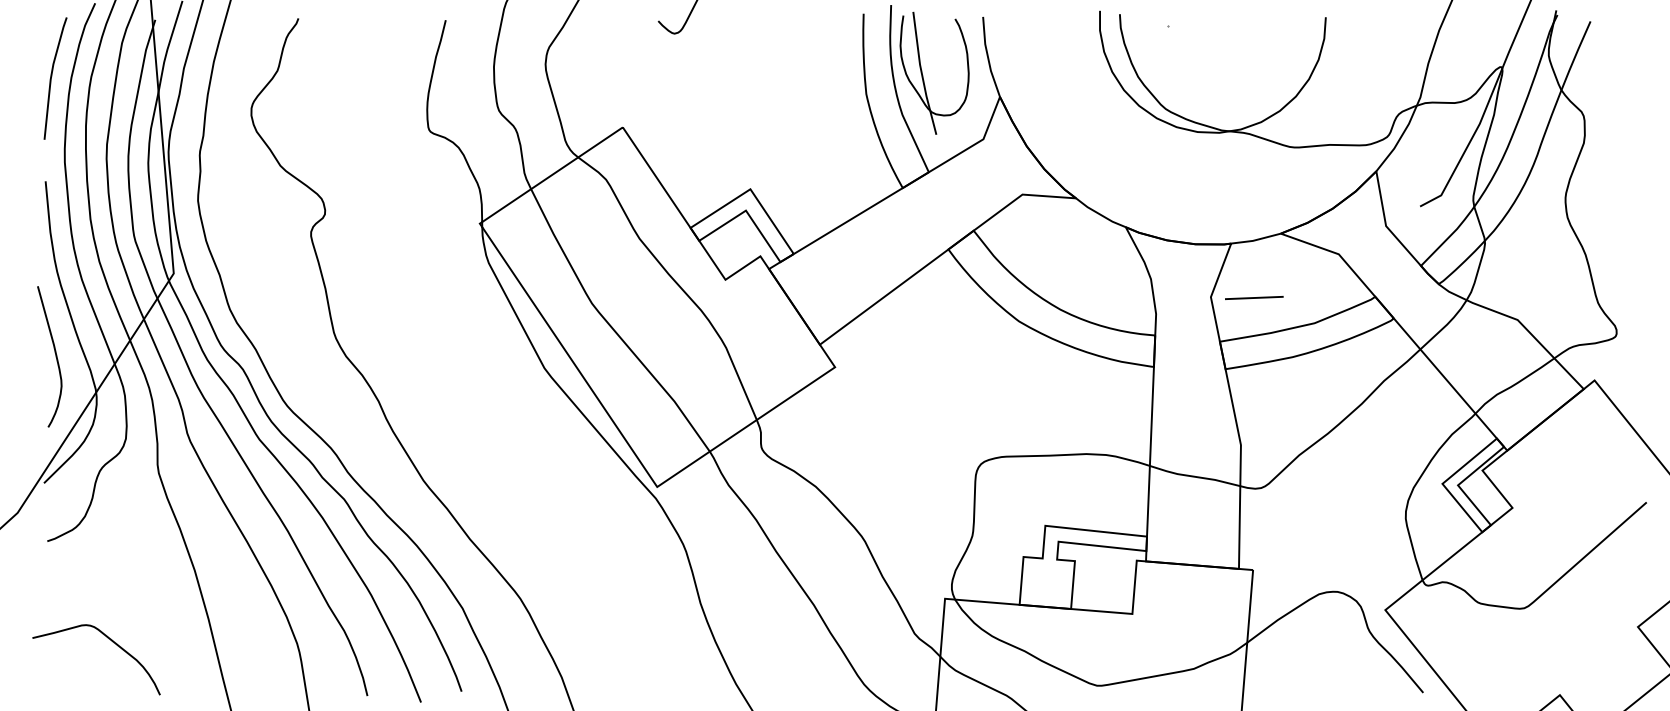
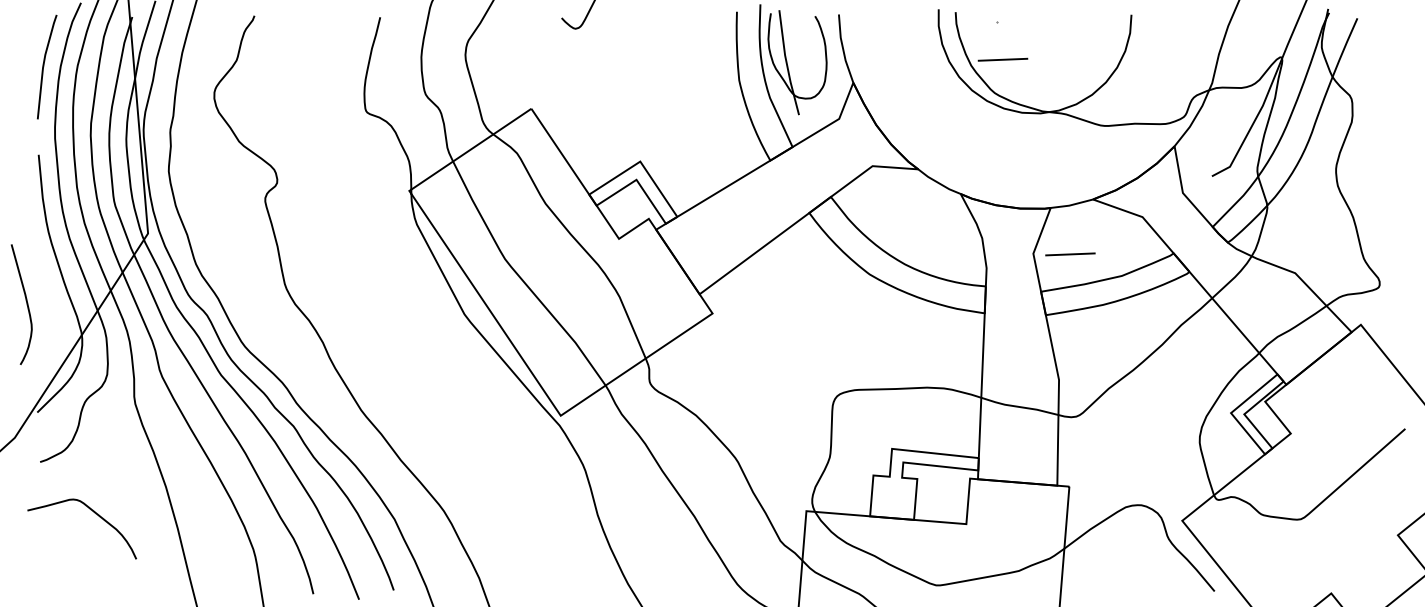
line: (1175, 69) -> (1003, 59), added
curve: (55, 356) -> (26, 304), moved
curve: (112, 642) -> (95, 514), moved

